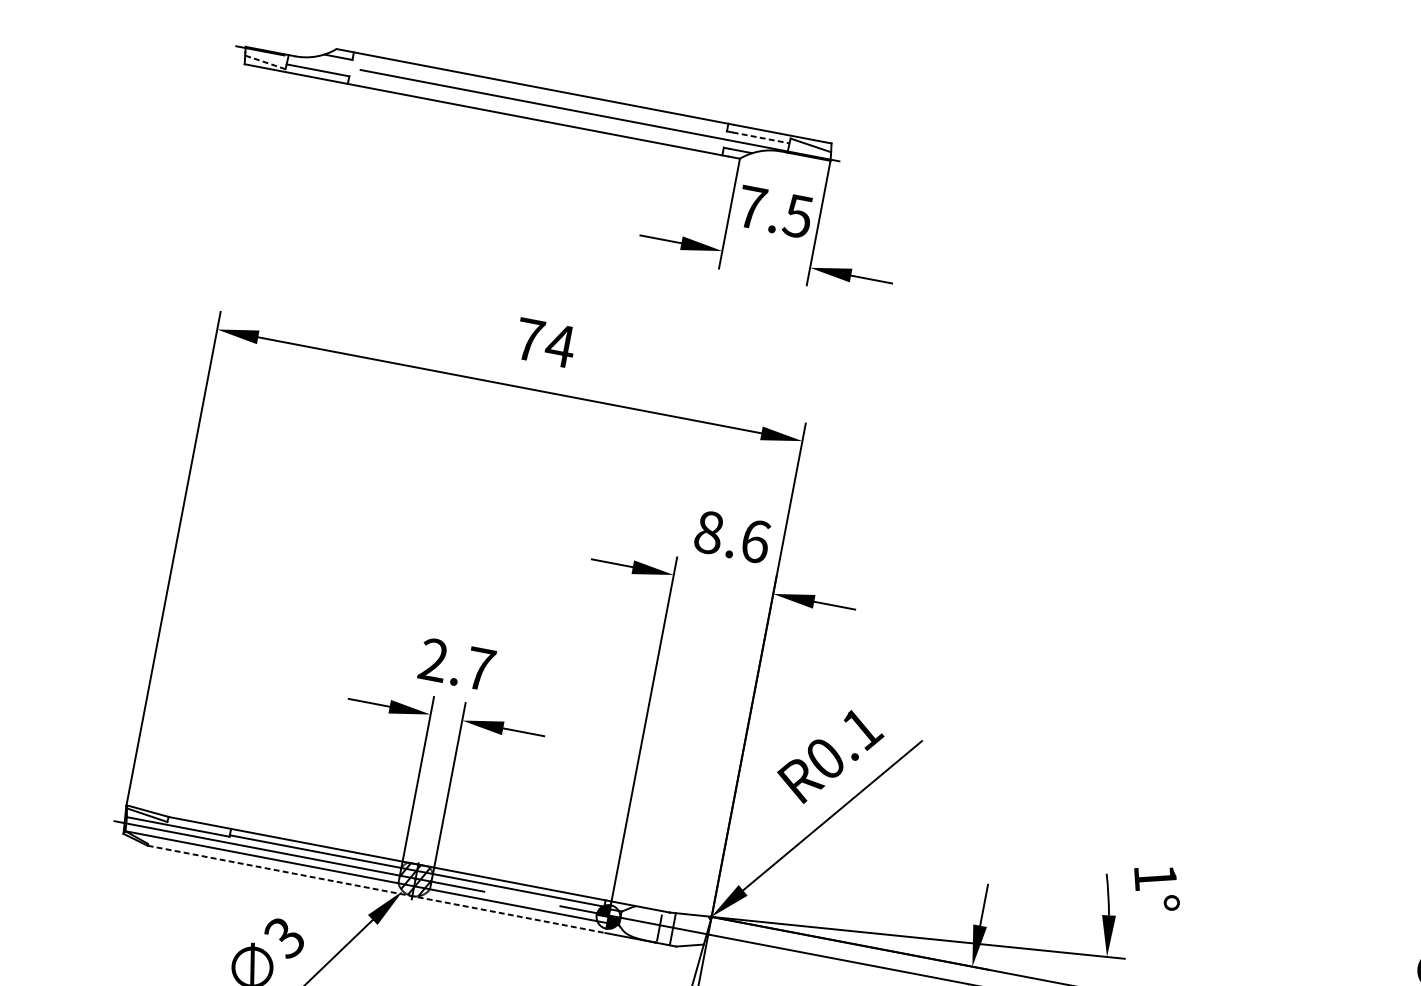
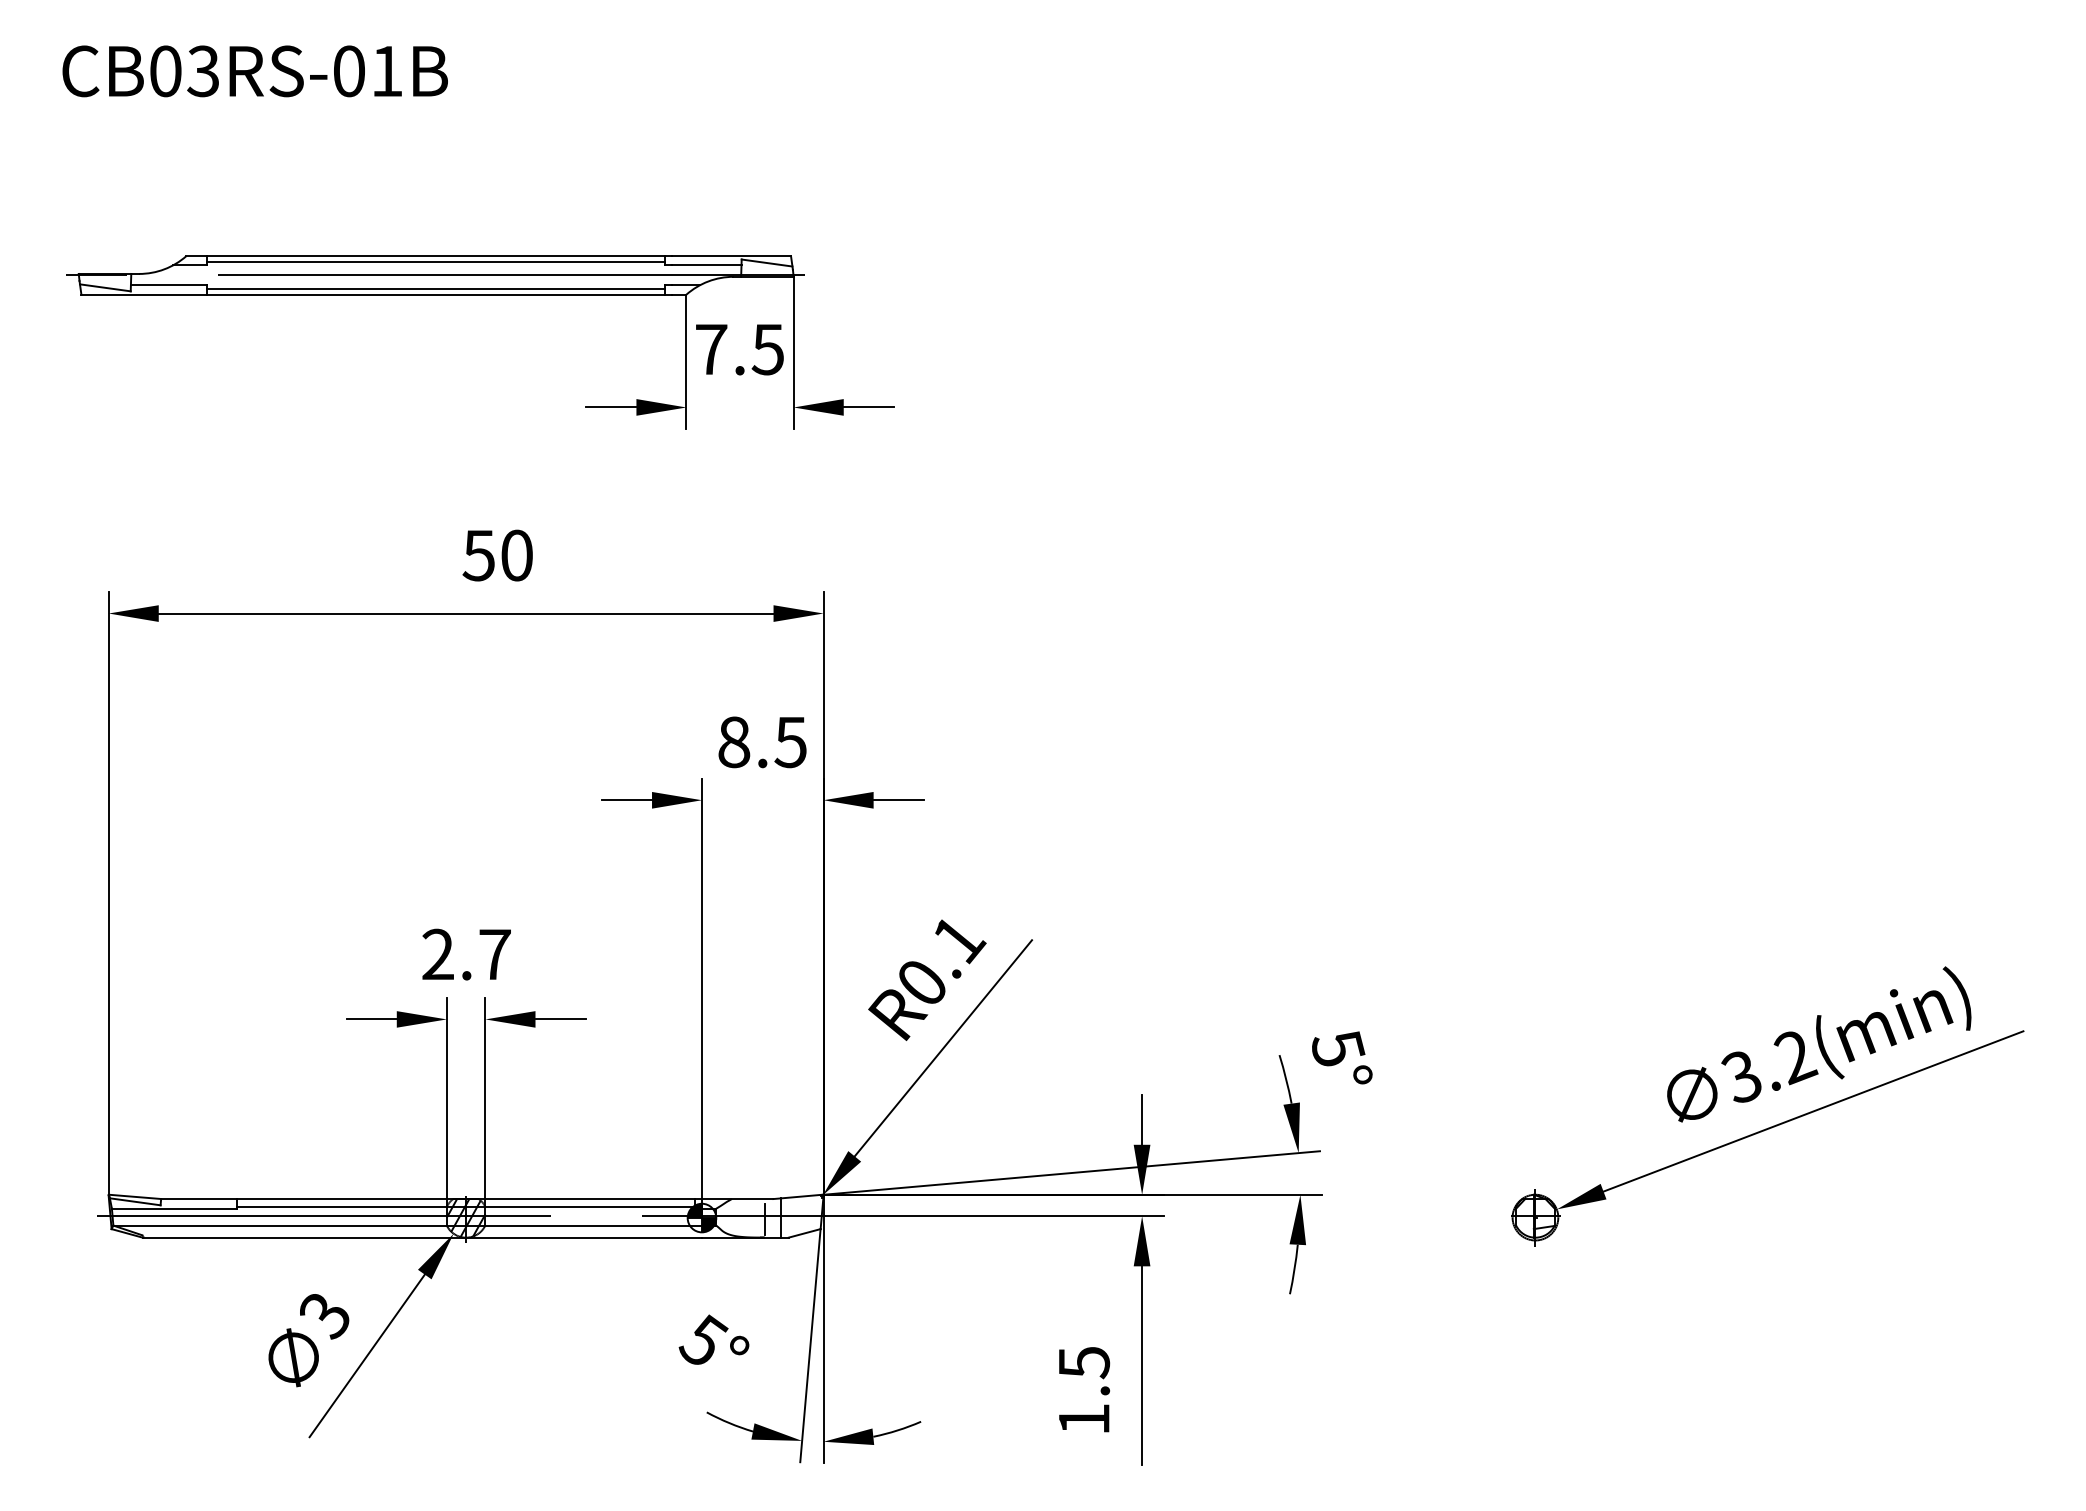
line: (265, 62) -> (105, 287), dashed -> solid
line: (539, 93) -> (435, 262), added
line: (535, 114) -> (435, 288), added
line: (760, 137) -> (706, 265), dashed -> solid
text: (545, 342) -> (498, 555), 74 -> 50
text: (755, 541) -> (790, 742), 8.6 -> 8.5
text: (1155, 878) -> (1337, 1049), 1° -> 5°
line: (376, 889) -> (422, 1237), dashed -> solid

